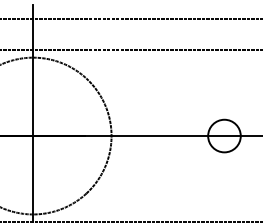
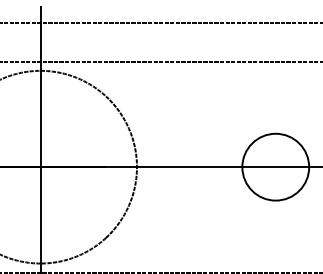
circle: (224, 135) -> (275, 166), size x1.67

